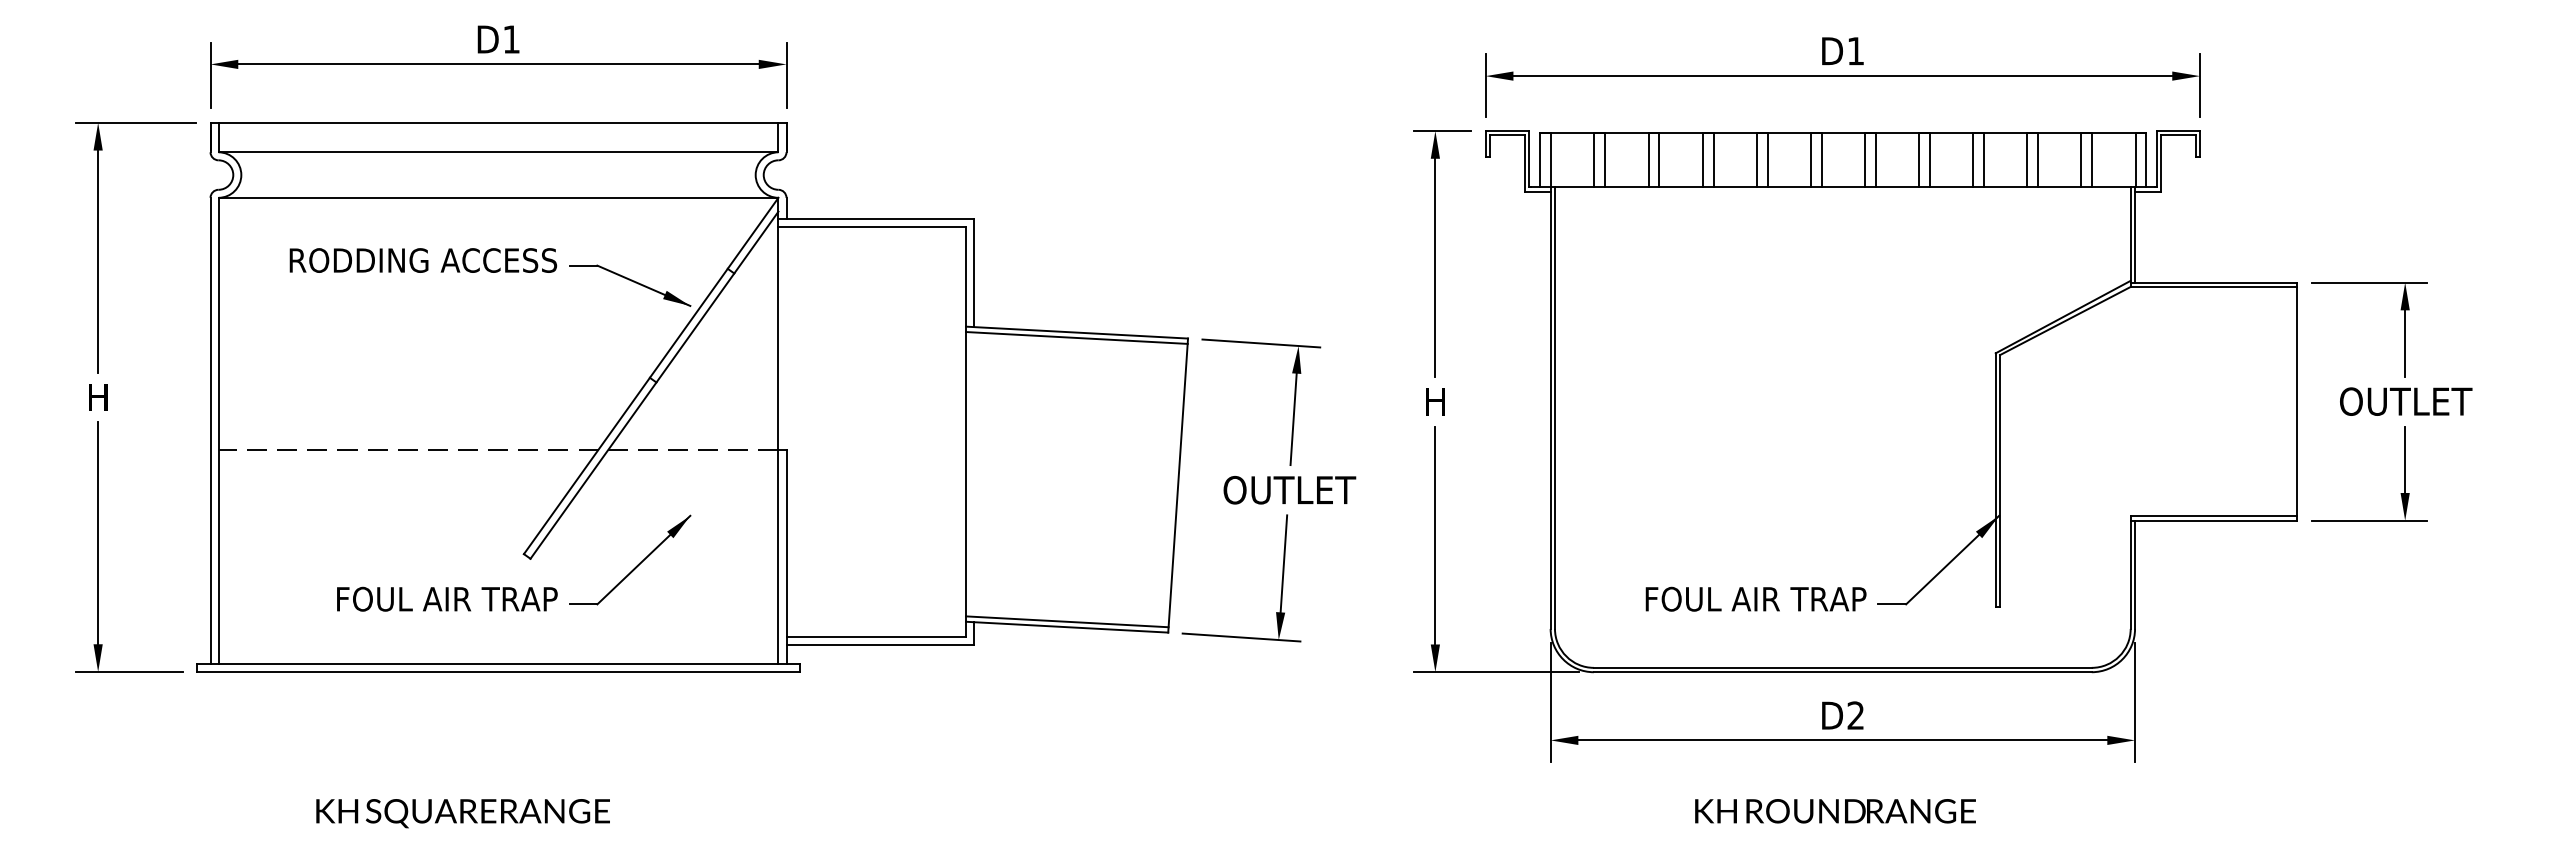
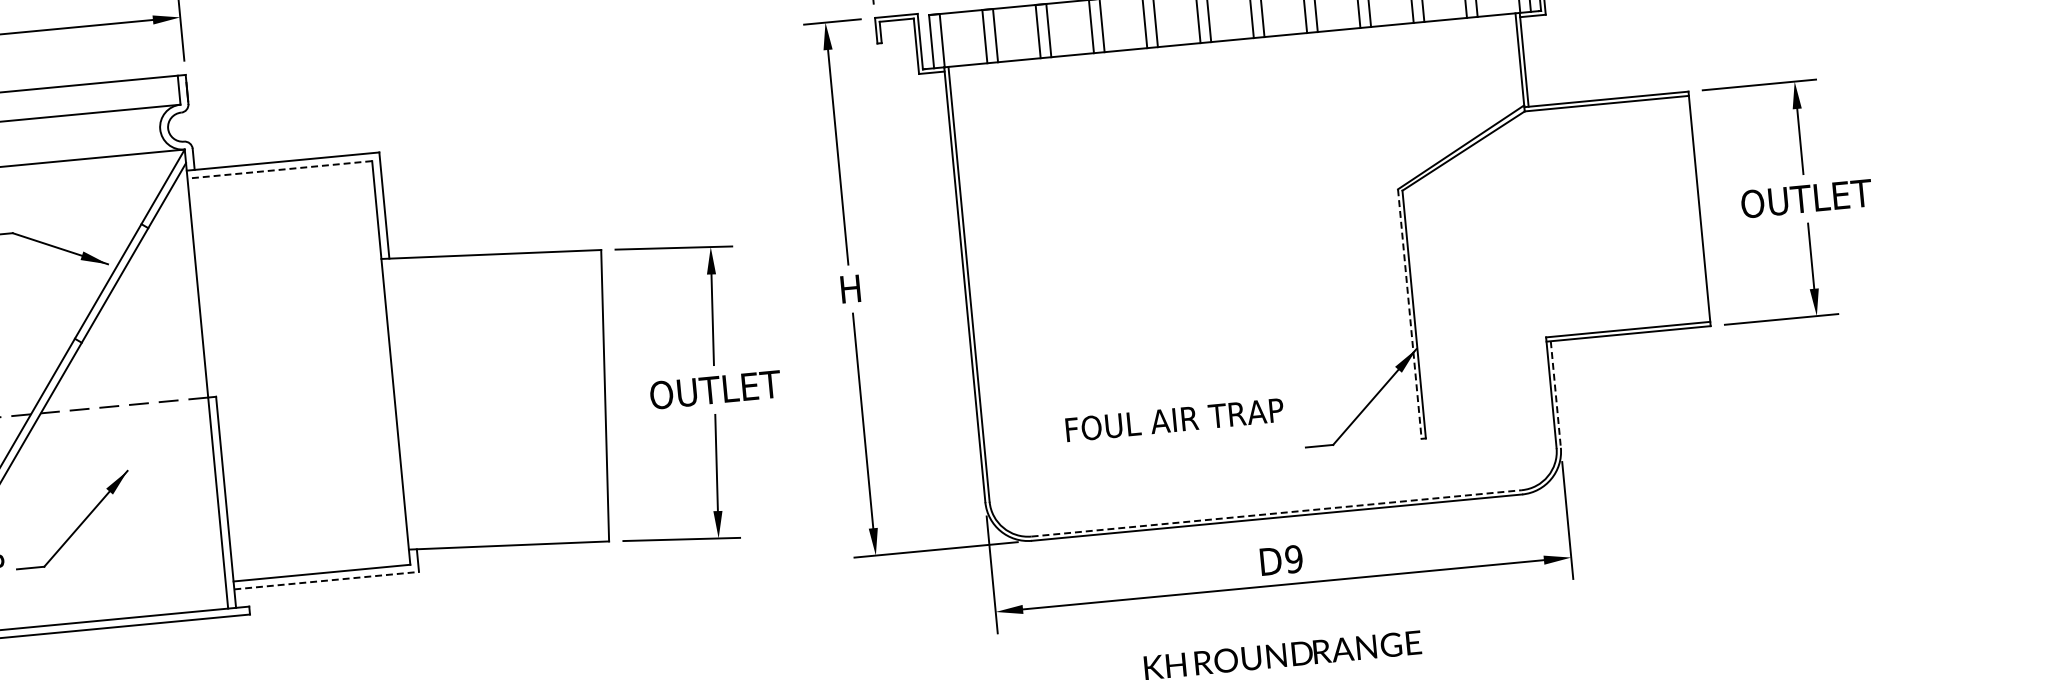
line: (872, 227) -> (280, 170), solid -> dashed
line: (1076, 337) -> (491, 259), removed
line: (1995, 479) -> (1409, 313), solid -> dashed
line: (2135, 575) -> (1556, 395), solid -> dashed
text: (1755, 598) -> (1174, 419), moved
line: (1066, 621) -> (507, 539), removed
line: (880, 645) -> (326, 580), solid -> dashed
line: (1842, 667) -> (1276, 513), solid -> dashed
text: (1855, 715) -> (1293, 559), D2 -> D9

